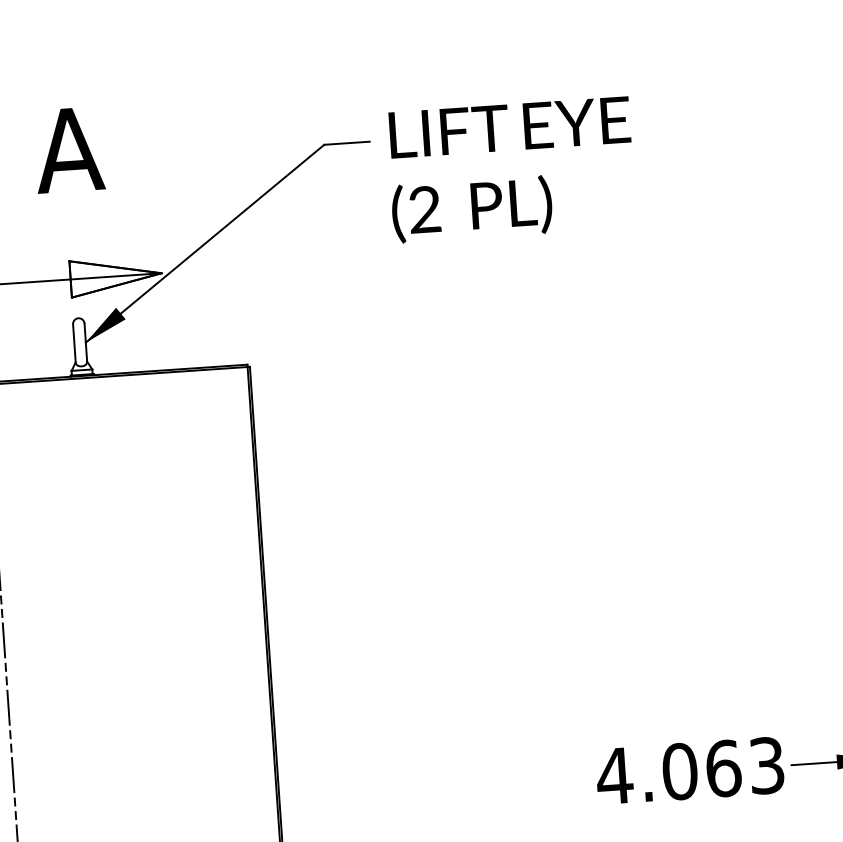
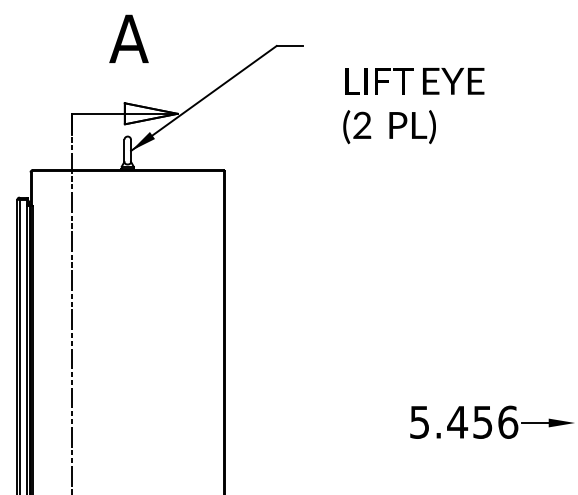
text: (510, 171) -> (413, 106), moved
text: (690, 769) -> (463, 421), 4.063 -> 5.456

